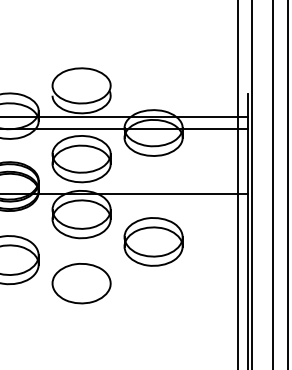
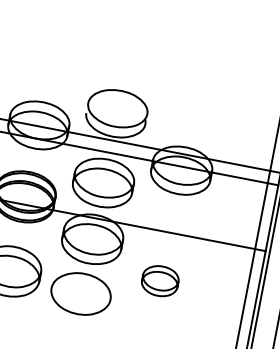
part: (153, 241) -> (160, 280), size x0.6
part: (81, 283) -> (80, 293), moved

